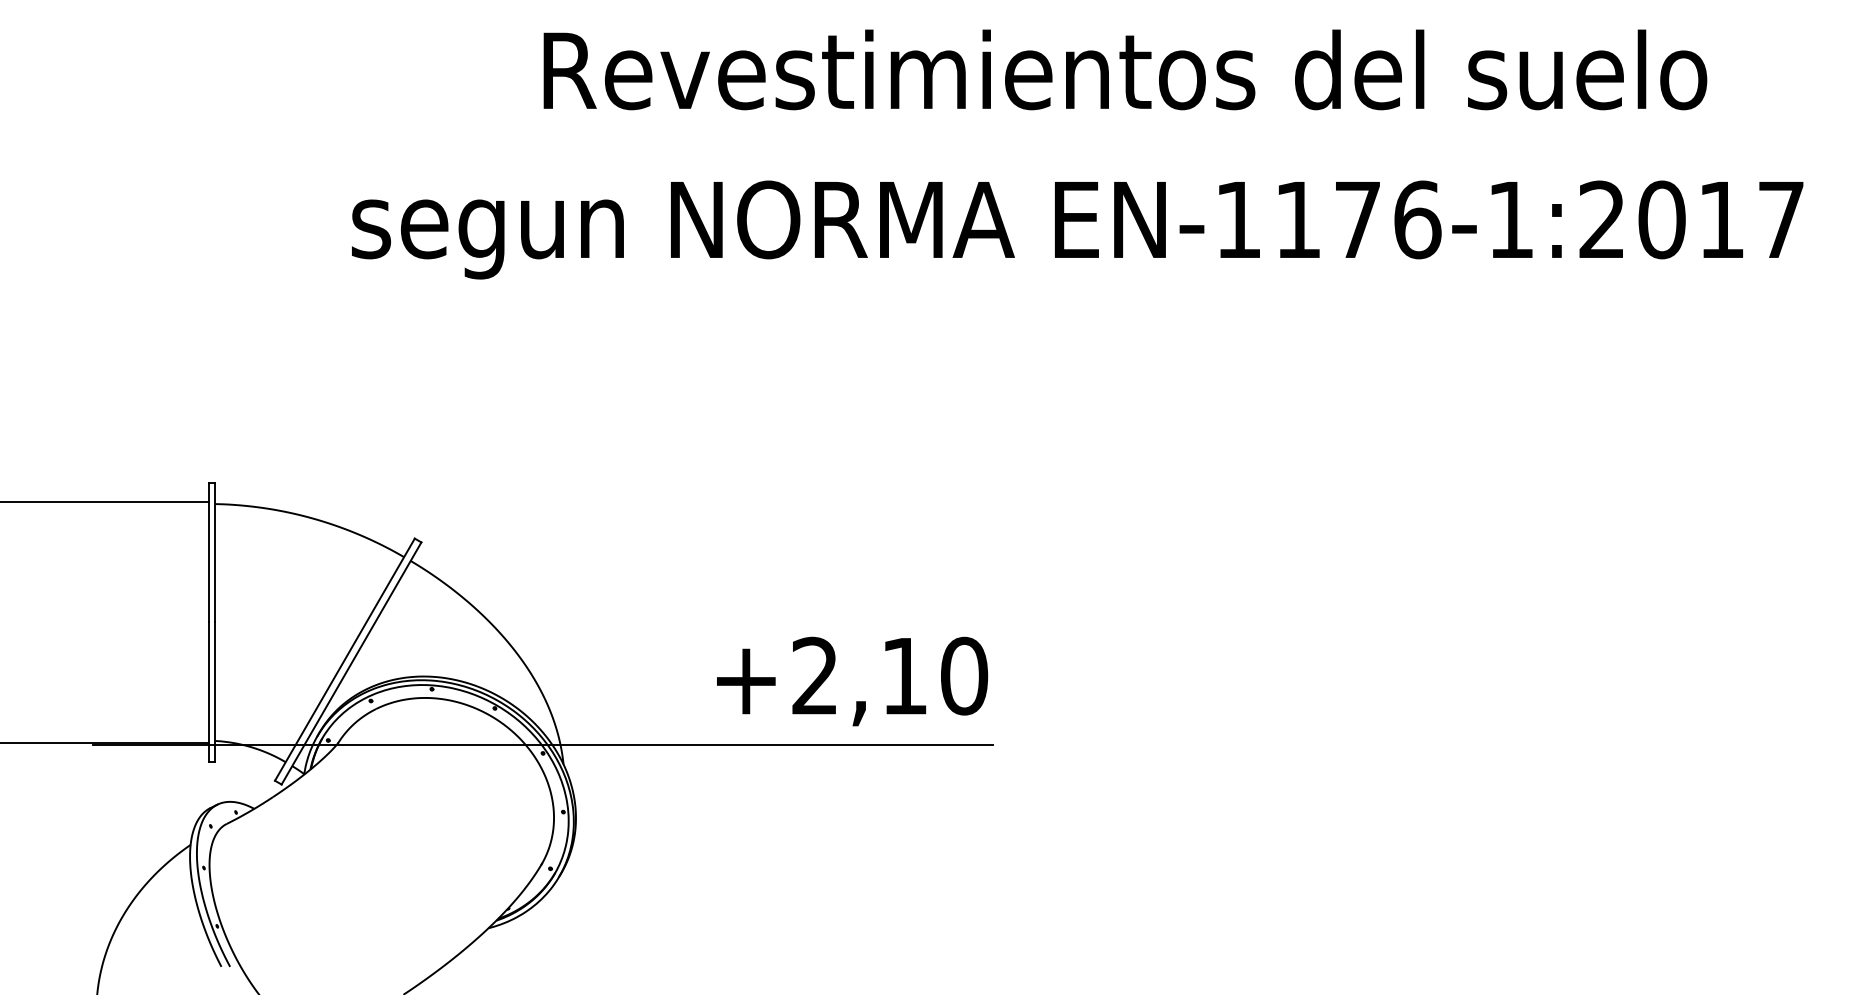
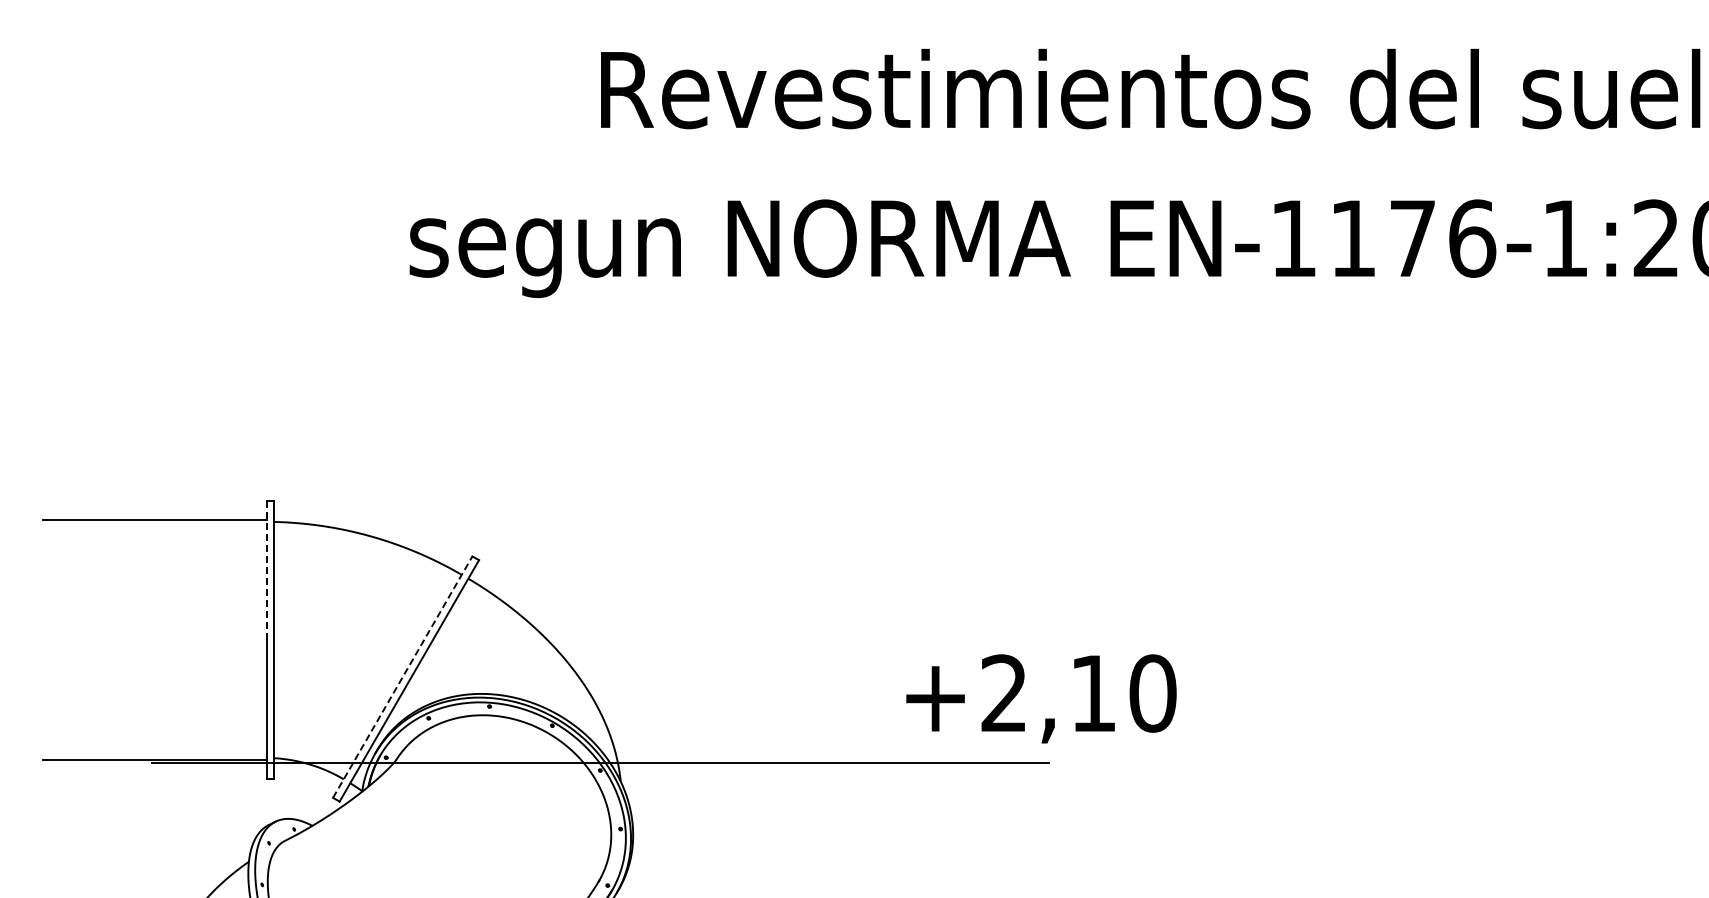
line: (209, 552) -> (267, 570), solid -> dashed
line: (344, 659) -> (402, 676), solid -> dashed
text: (852, 681) -> (1041, 698), moved

